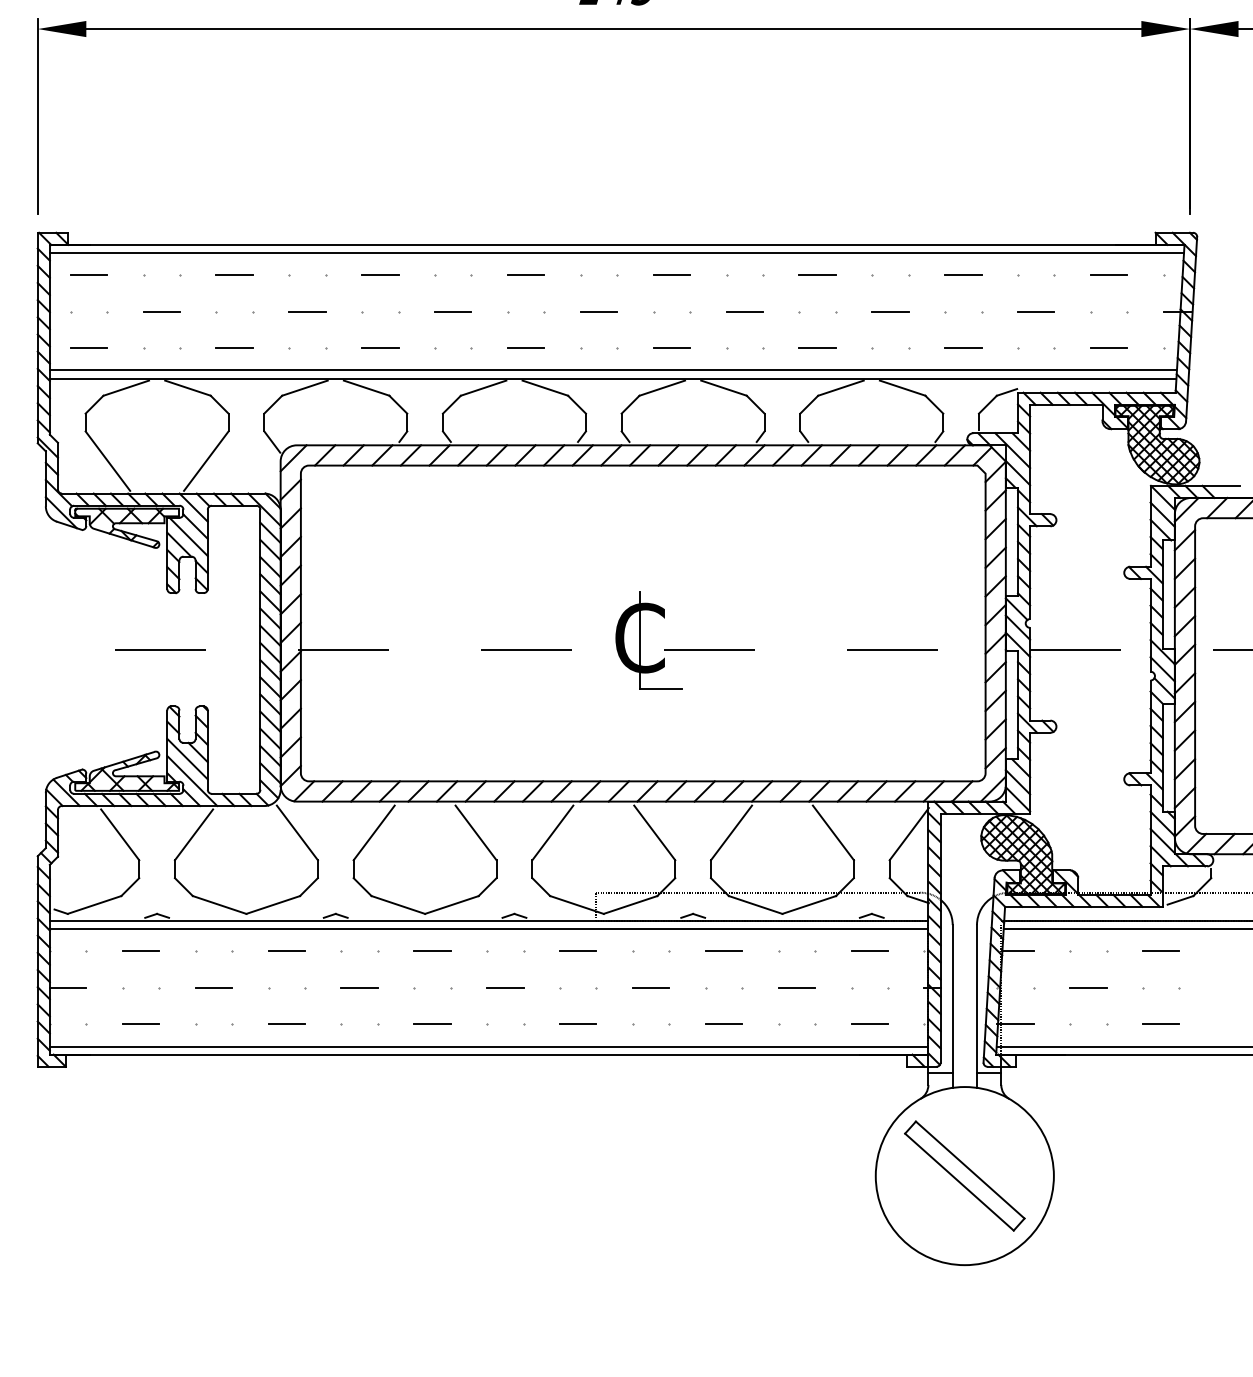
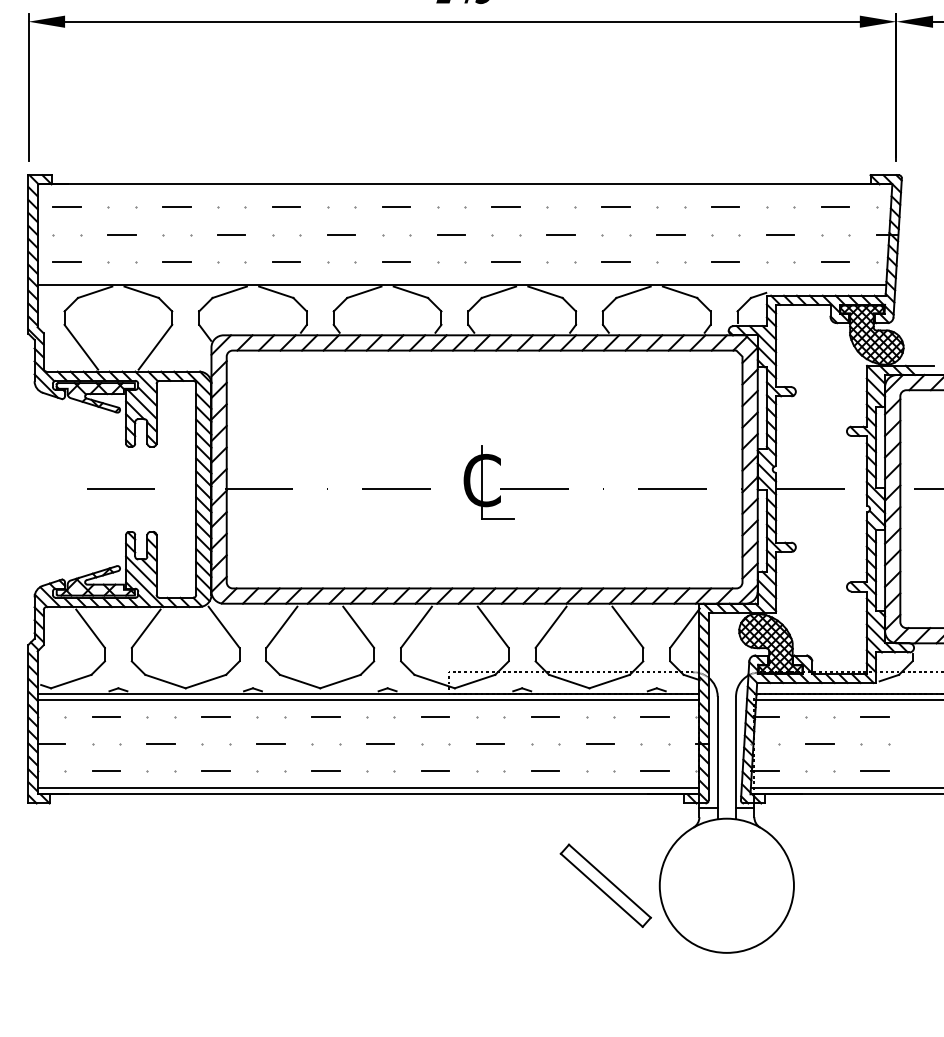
line: (616, 253) -> (464, 190), removed
line: (612, 369) -> (461, 278), removed
part: (964, 1175) -> (605, 885), moved

